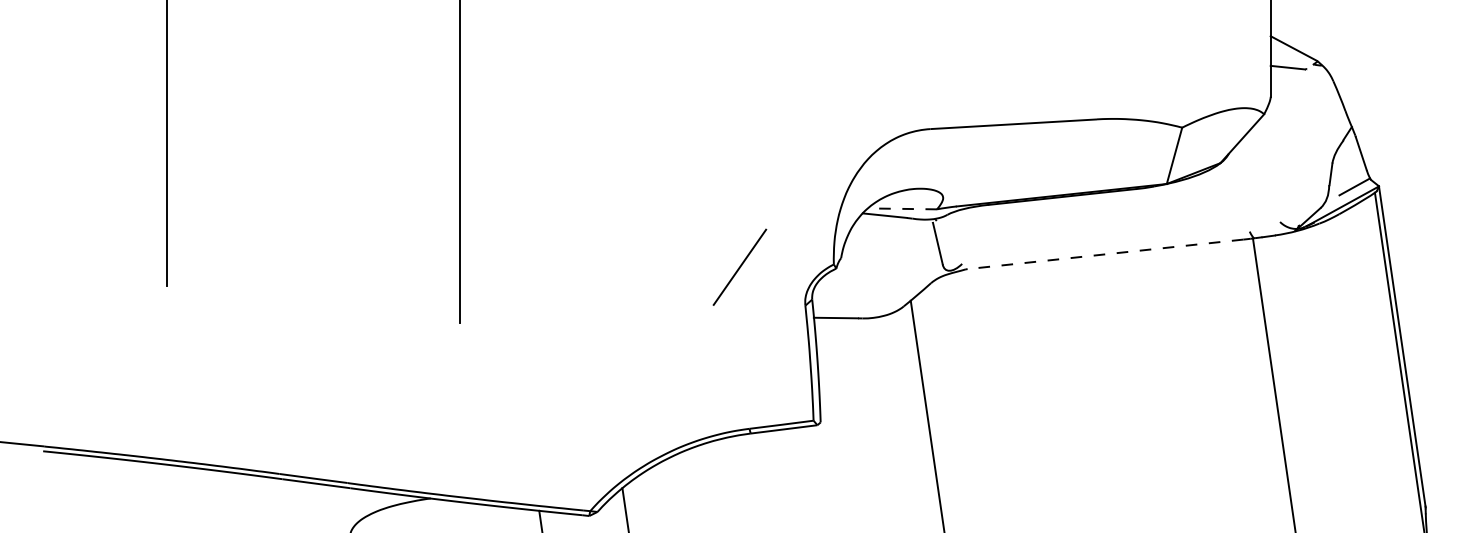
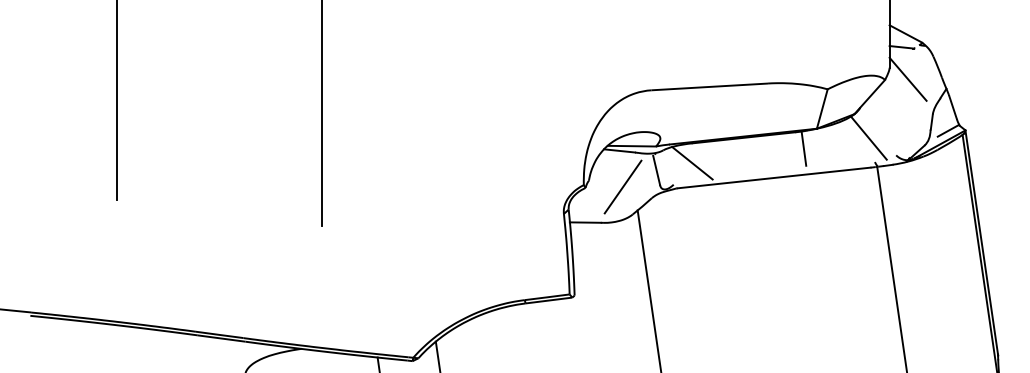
line: (1296, 113) -> (907, 79), added
line: (1240, 197) -> (868, 138), added
line: (902, 208) -> (631, 145), dashed -> solid
line: (1147, 211) -> (803, 148), added
line: (988, 233) -> (692, 163), added
line: (1105, 254) -> (773, 178), dashed -> solid
line: (739, 266) -> (622, 186), moved

